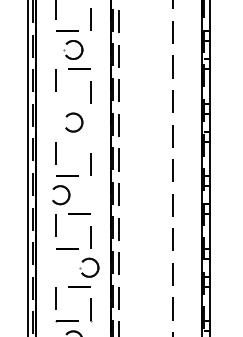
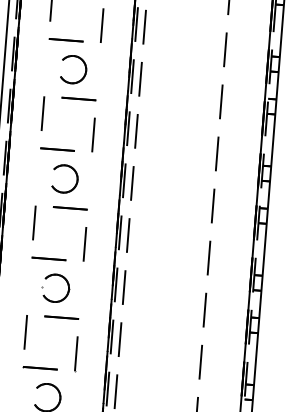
line: (67, 103) -> (65, 40), added
line: (79, 141) -> (79, 98), added
part: (67, 198) -> (74, 184), moved
part: (86, 260) -> (51, 276), moved

